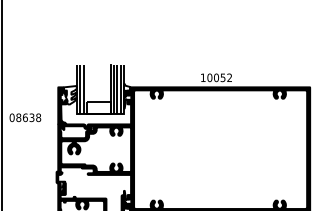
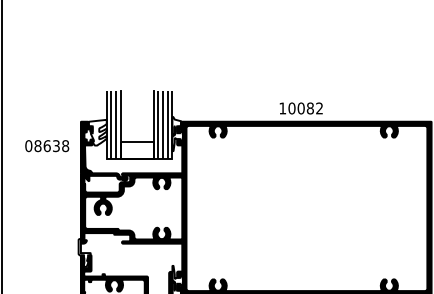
text: (222, 77) -> (309, 108), 10052 -> 10082
line: (86, 89) -> (120, 124), added
text: (25, 118) -> (47, 146), moved

